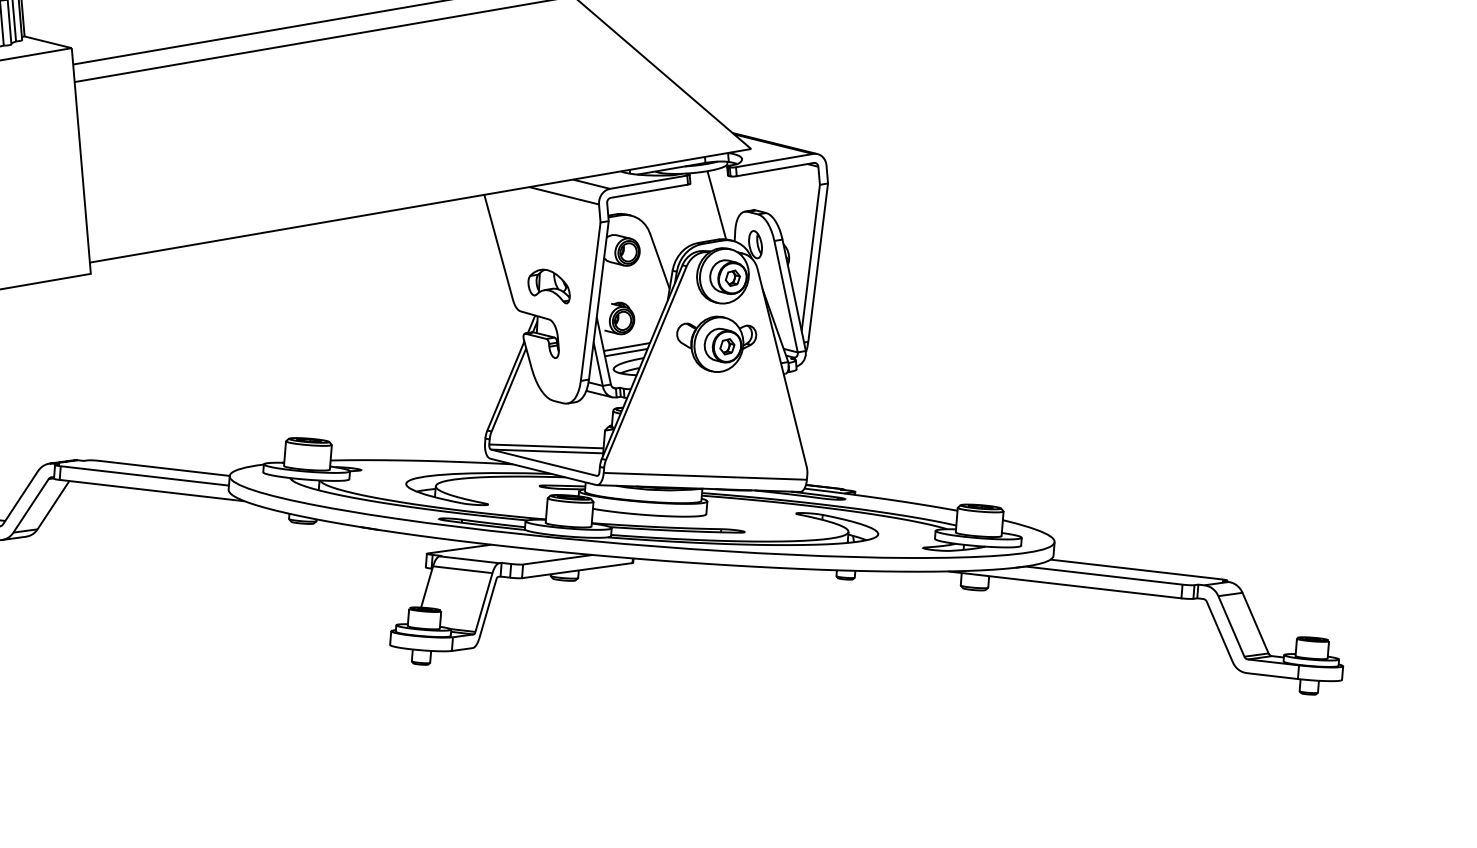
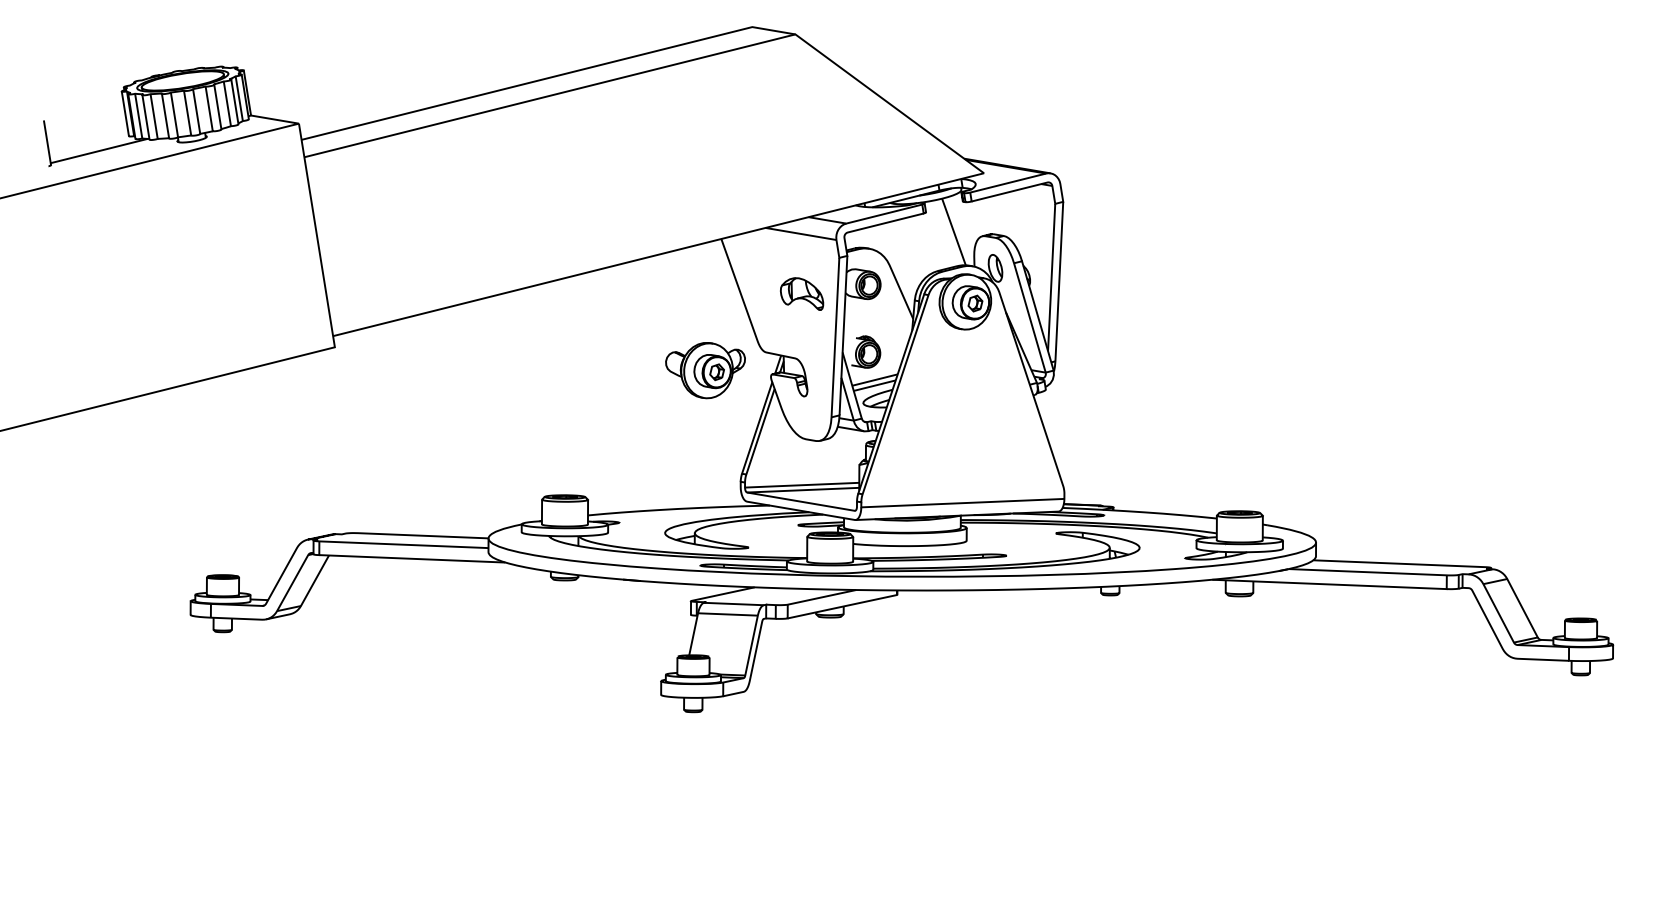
part: (549, 285) -> (802, 293), moved
part: (715, 344) -> (705, 370), moved

